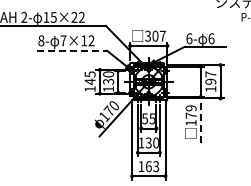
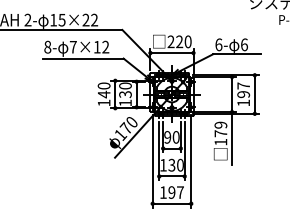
text: (155, 35) -> (179, 41), 307 -> 220
line: (72, 50) -> (83, 58), dashed -> solid
text: (89, 74) -> (103, 86), 145 -> 140
text: (148, 118) -> (171, 136), 55 -> 90
line: (200, 119) -> (231, 138), dashed -> solid
text: (152, 166) -> (176, 192), 163 -> 197

